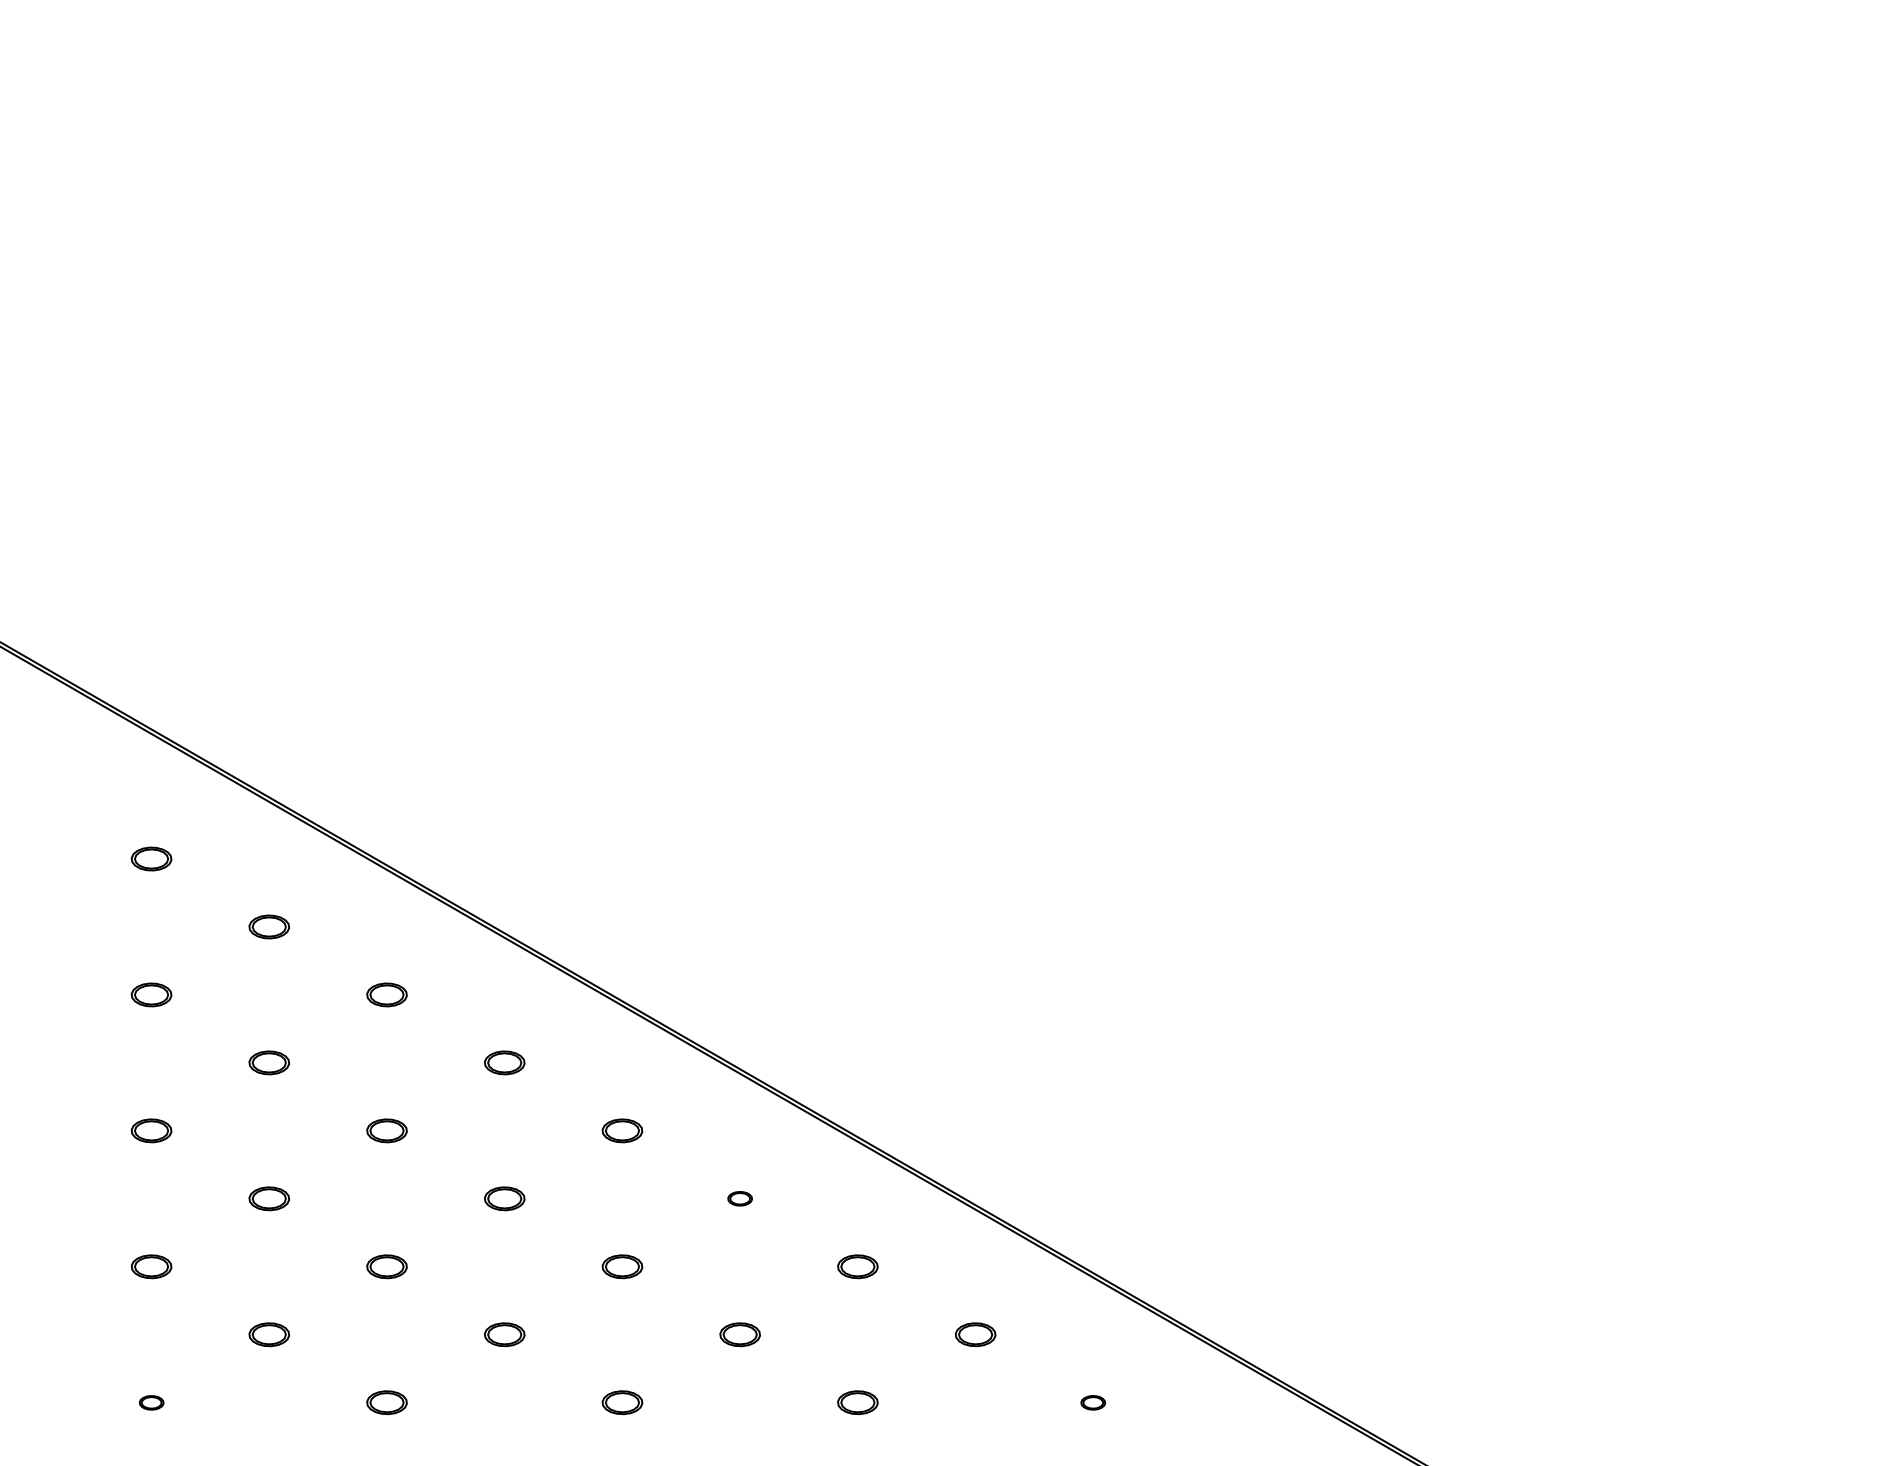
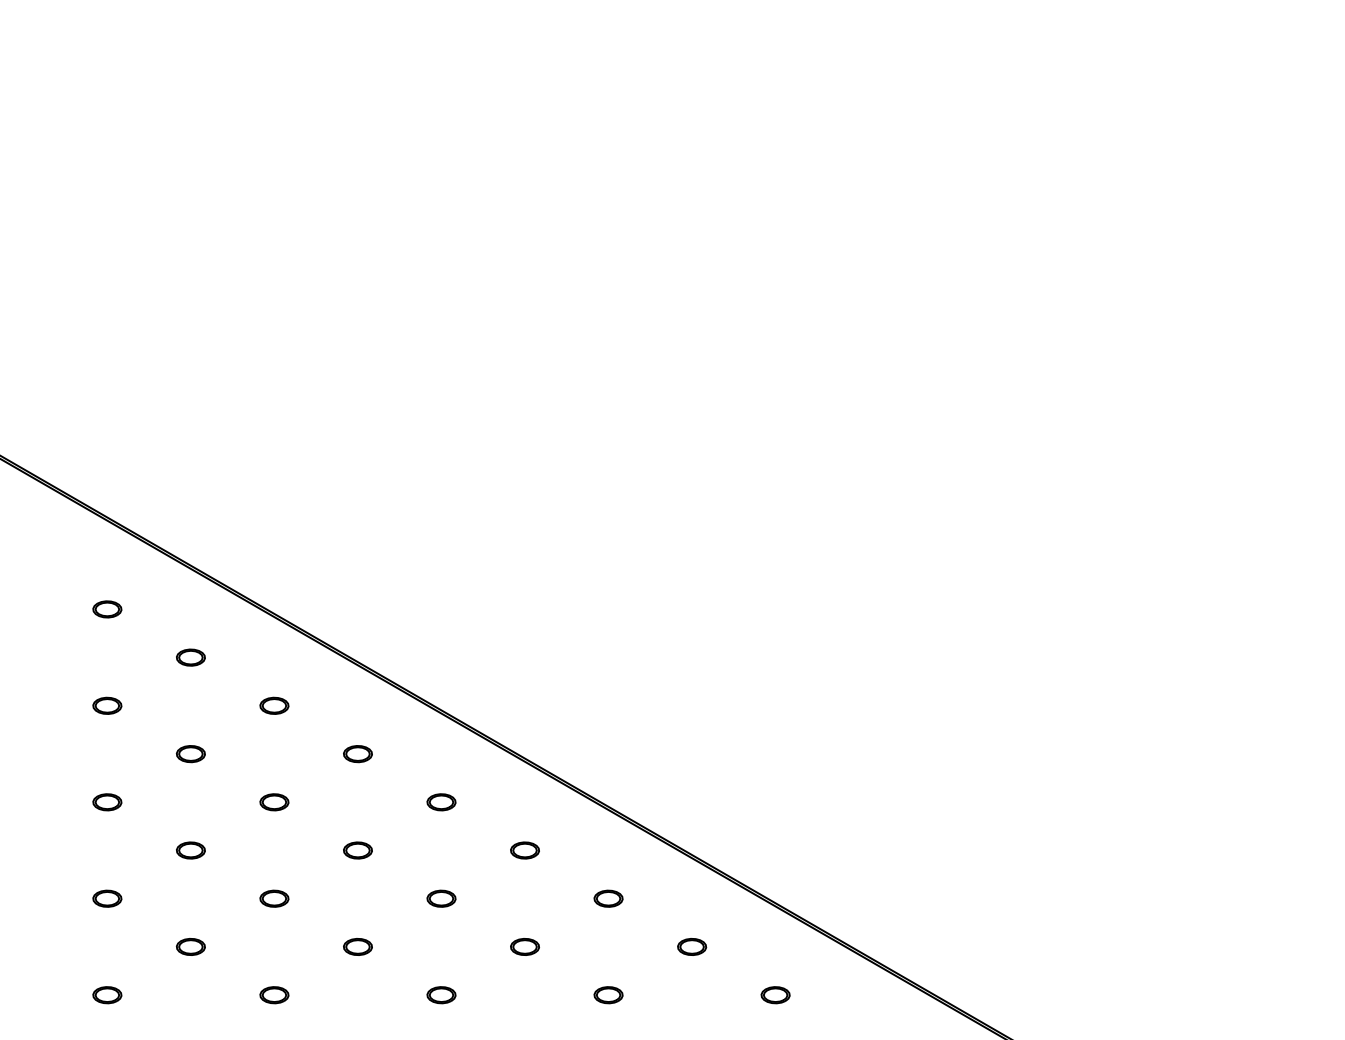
part: (739, 1198) -> (524, 850), size x1.67
part: (151, 1403) -> (107, 995), size x1.67
part: (1093, 1403) -> (775, 995), size x1.67

